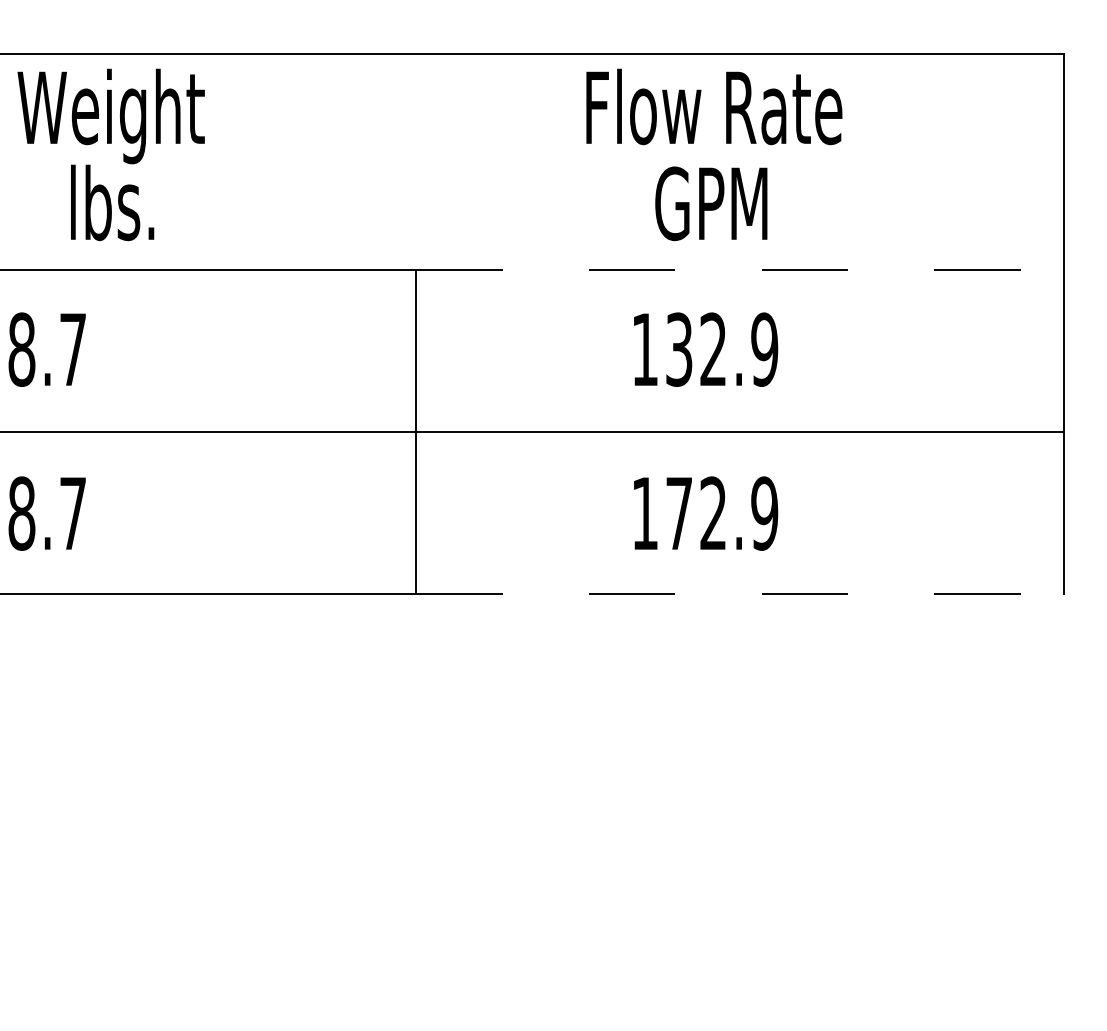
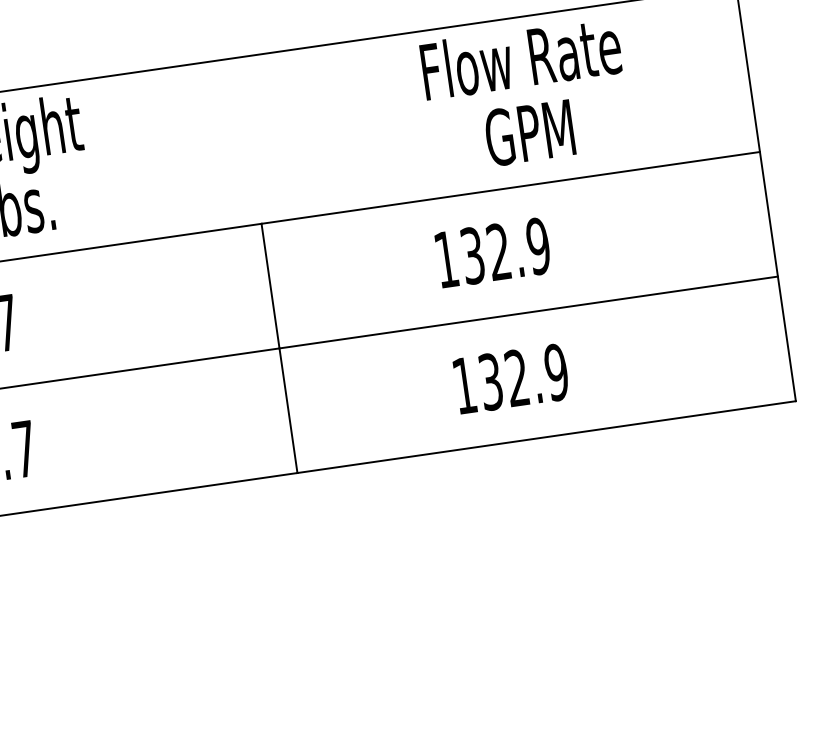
text: (714, 154) -> (526, 94), moved
line: (740, 270) -> (511, 188), dashed -> solid
text: (679, 513) -> (491, 381), 172.9 -> 132.9
line: (740, 594) -> (547, 437), dashed -> solid

